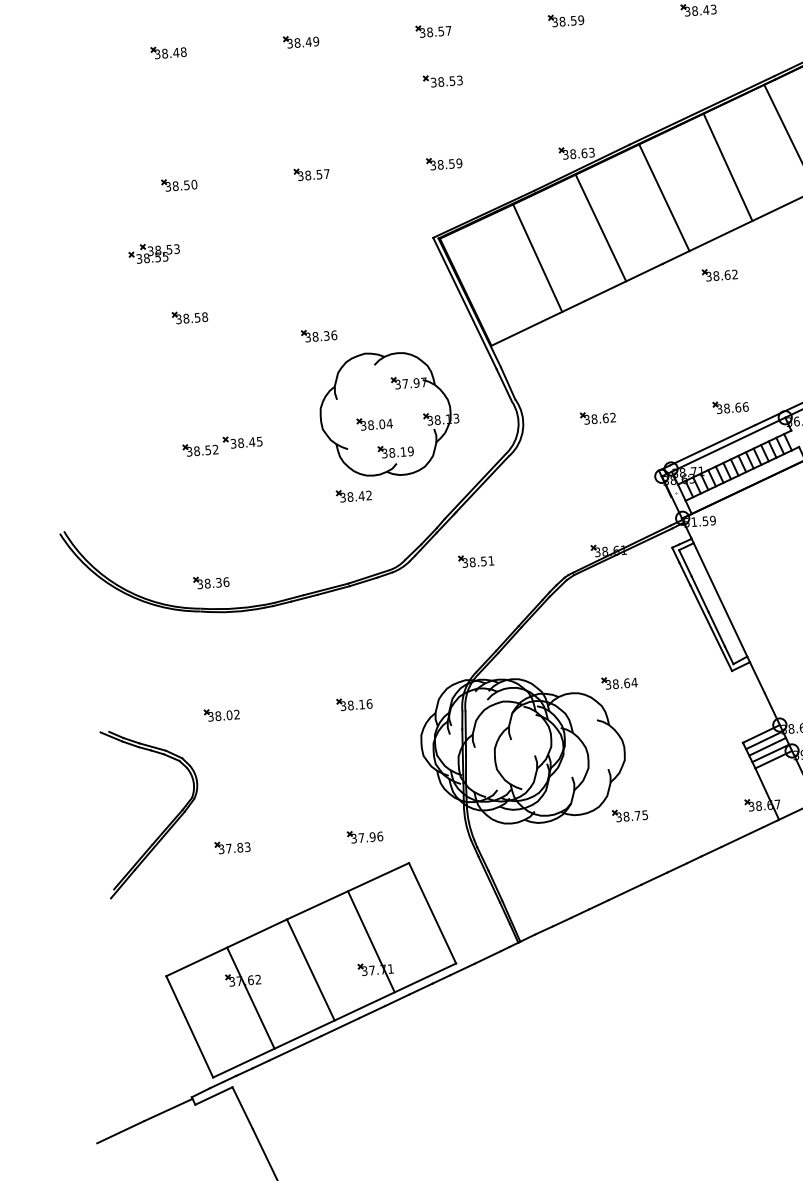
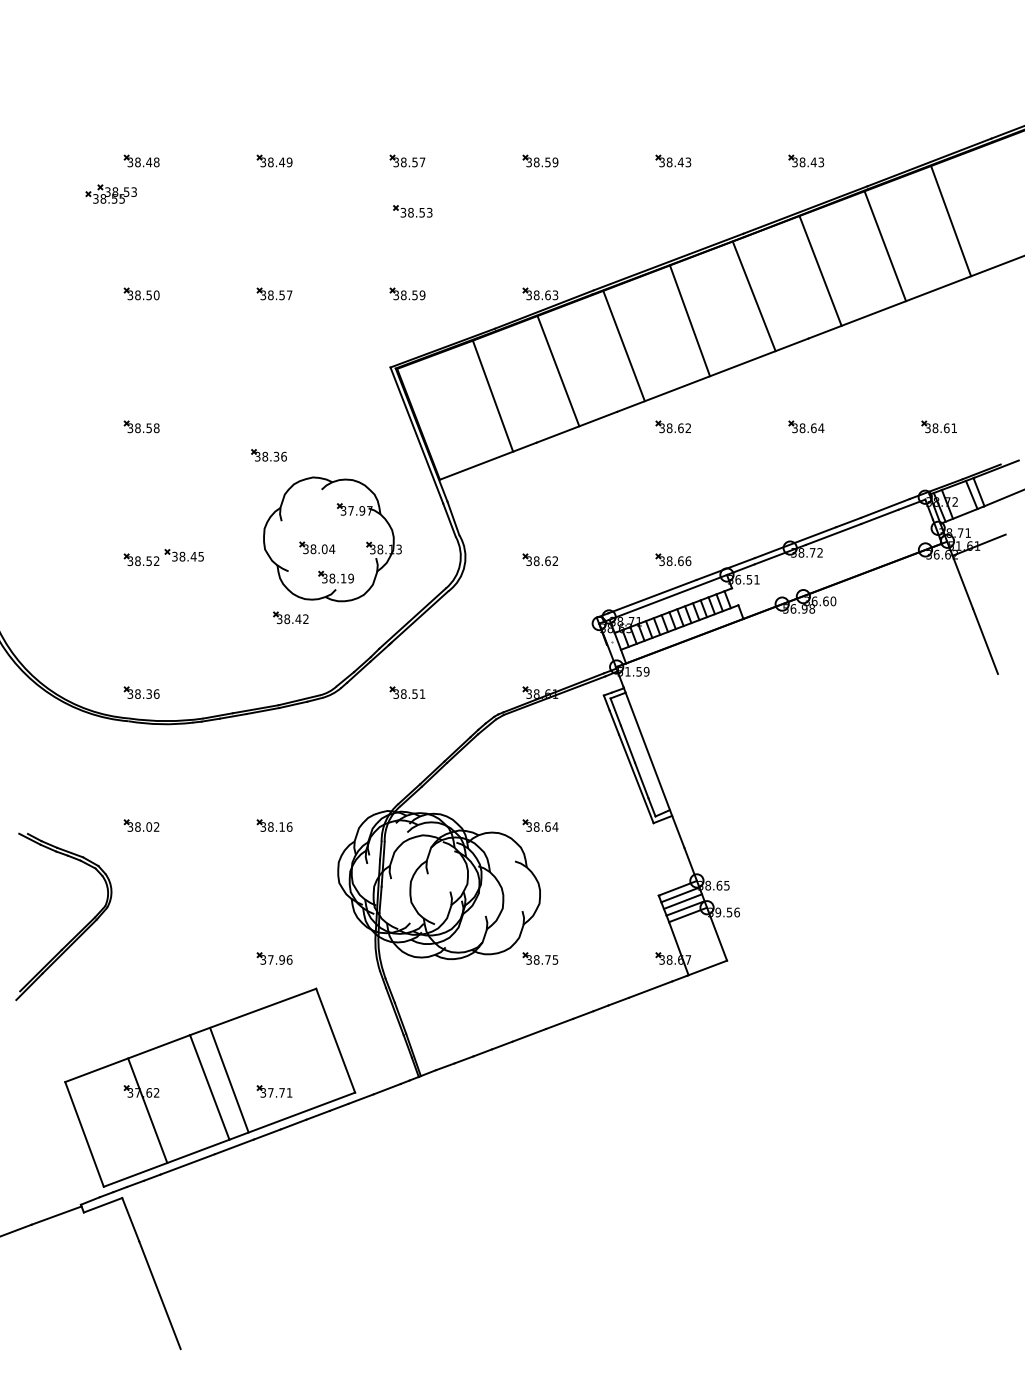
part: (153, 252) -> (110, 193), moved
part: (232, 846) -> (141, 958), removed
line: (371, 941) -> (229, 1079), moved

